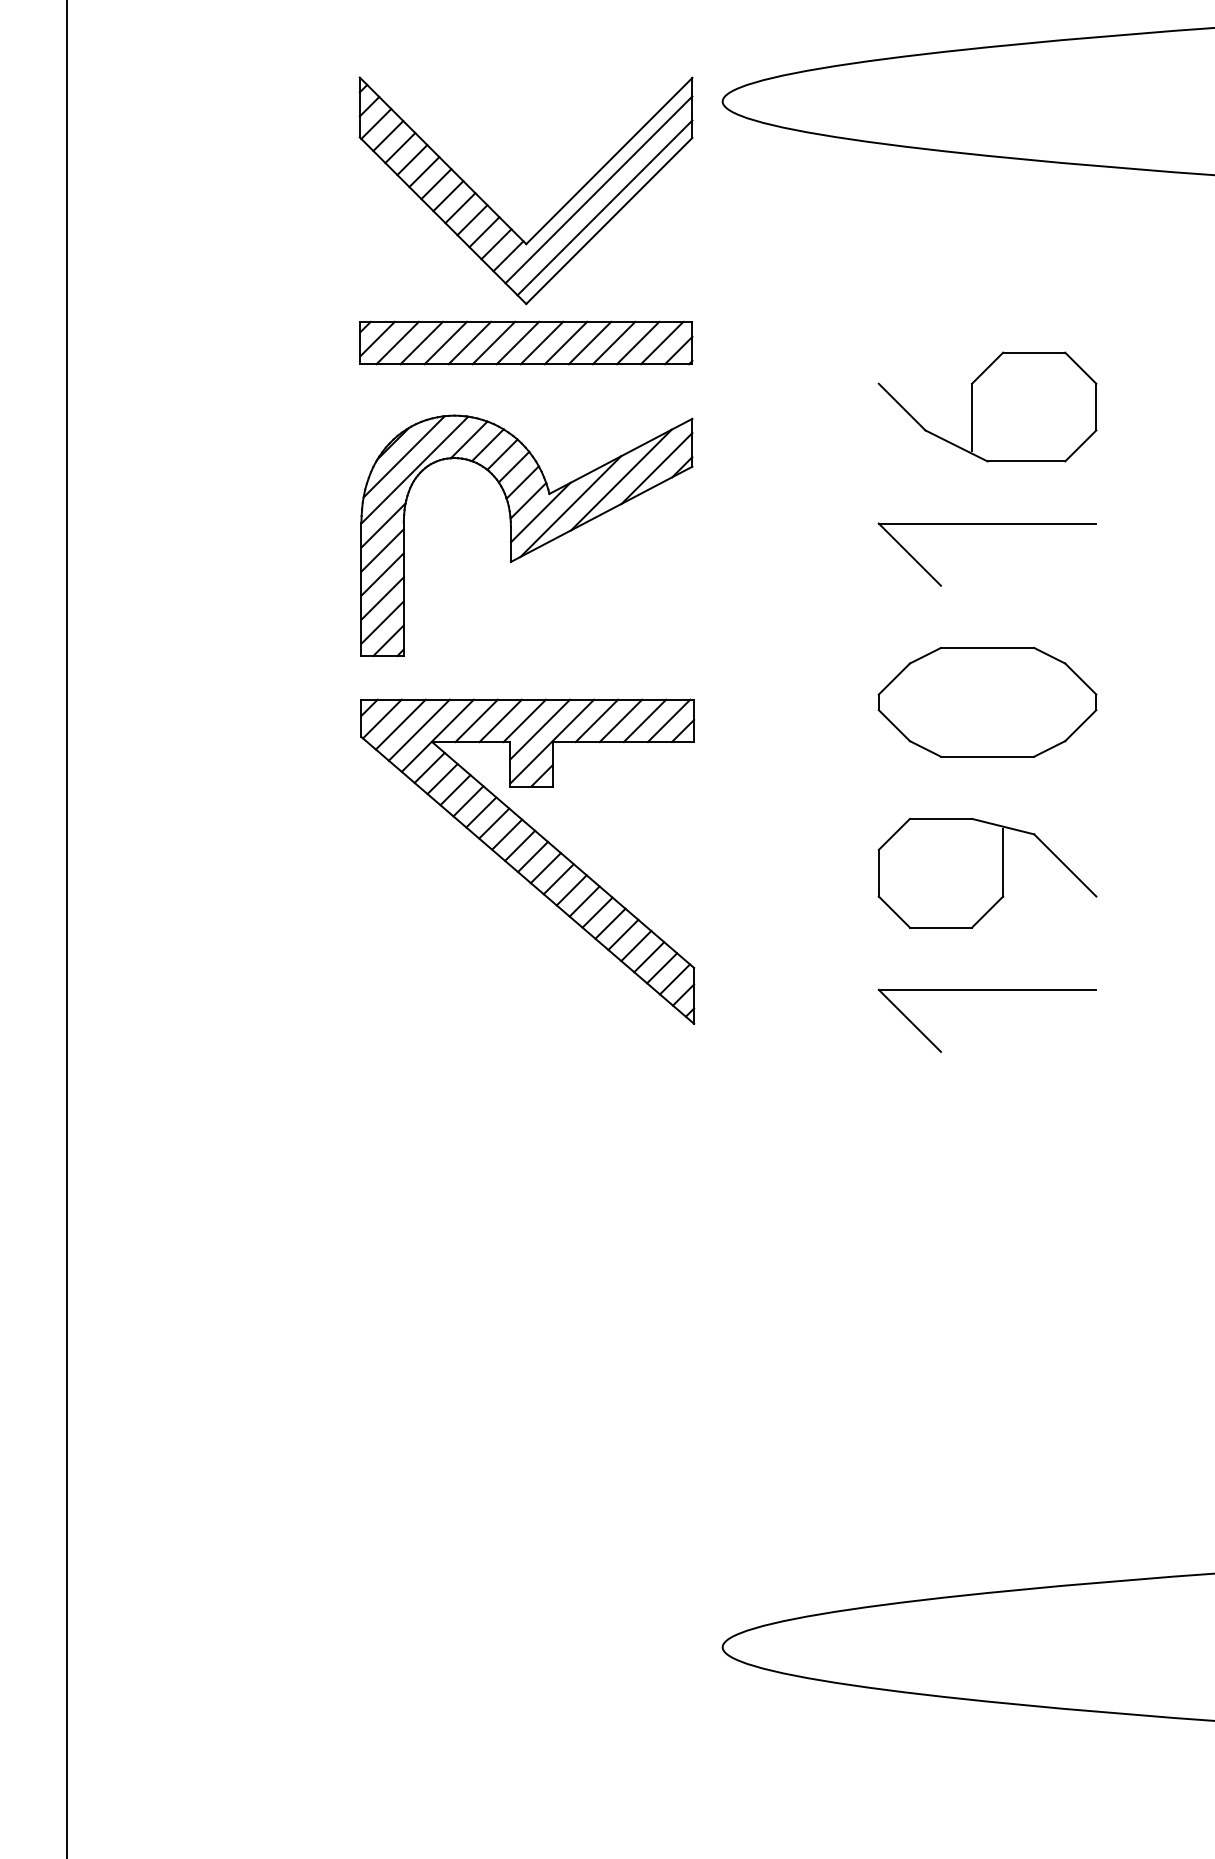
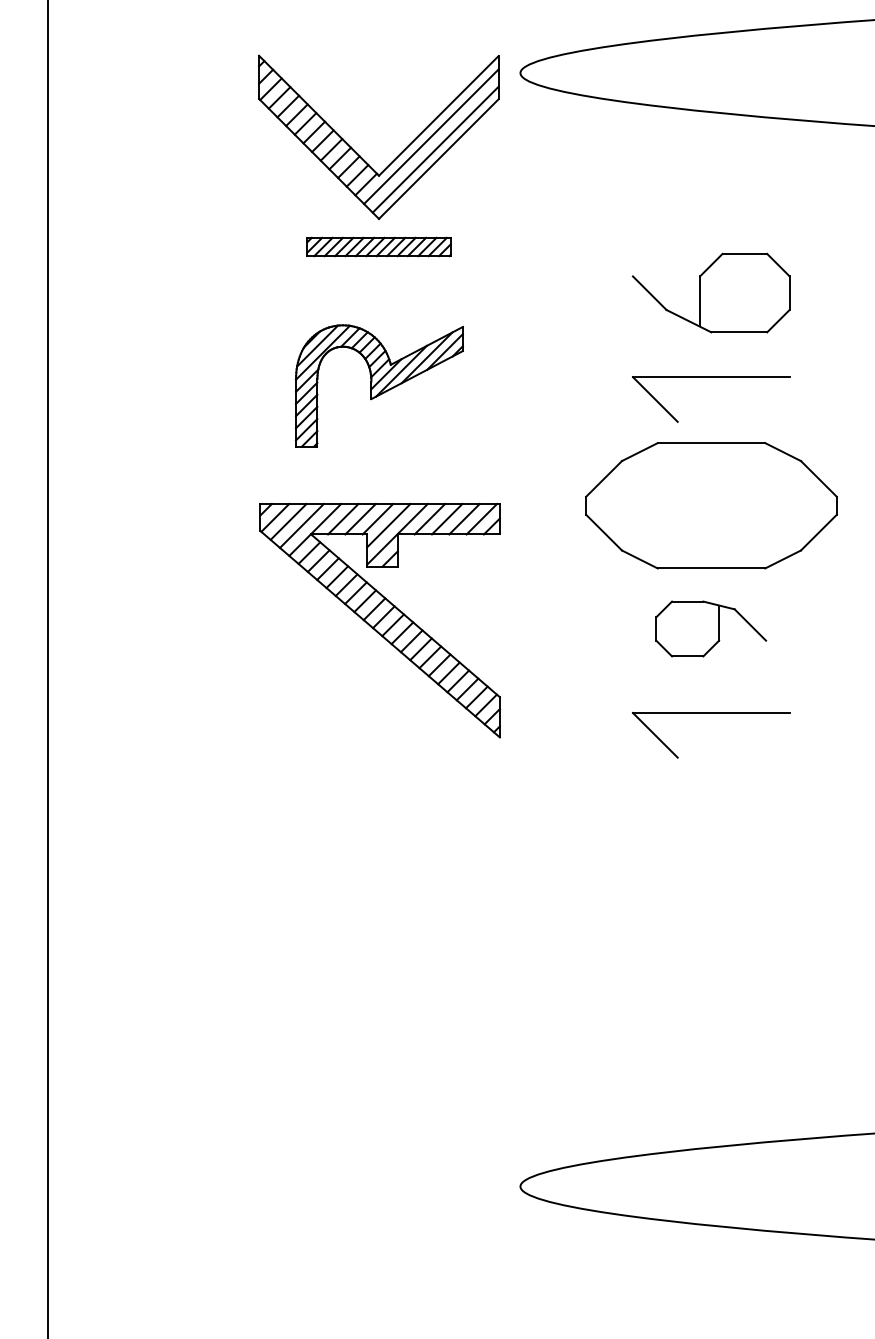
part: (525, 342) -> (378, 246), size x0.6
part: (526, 535) -> (379, 385), size x0.7
part: (986, 701) -> (710, 505), size x1.6
part: (986, 872) -> (710, 628), size x0.7

